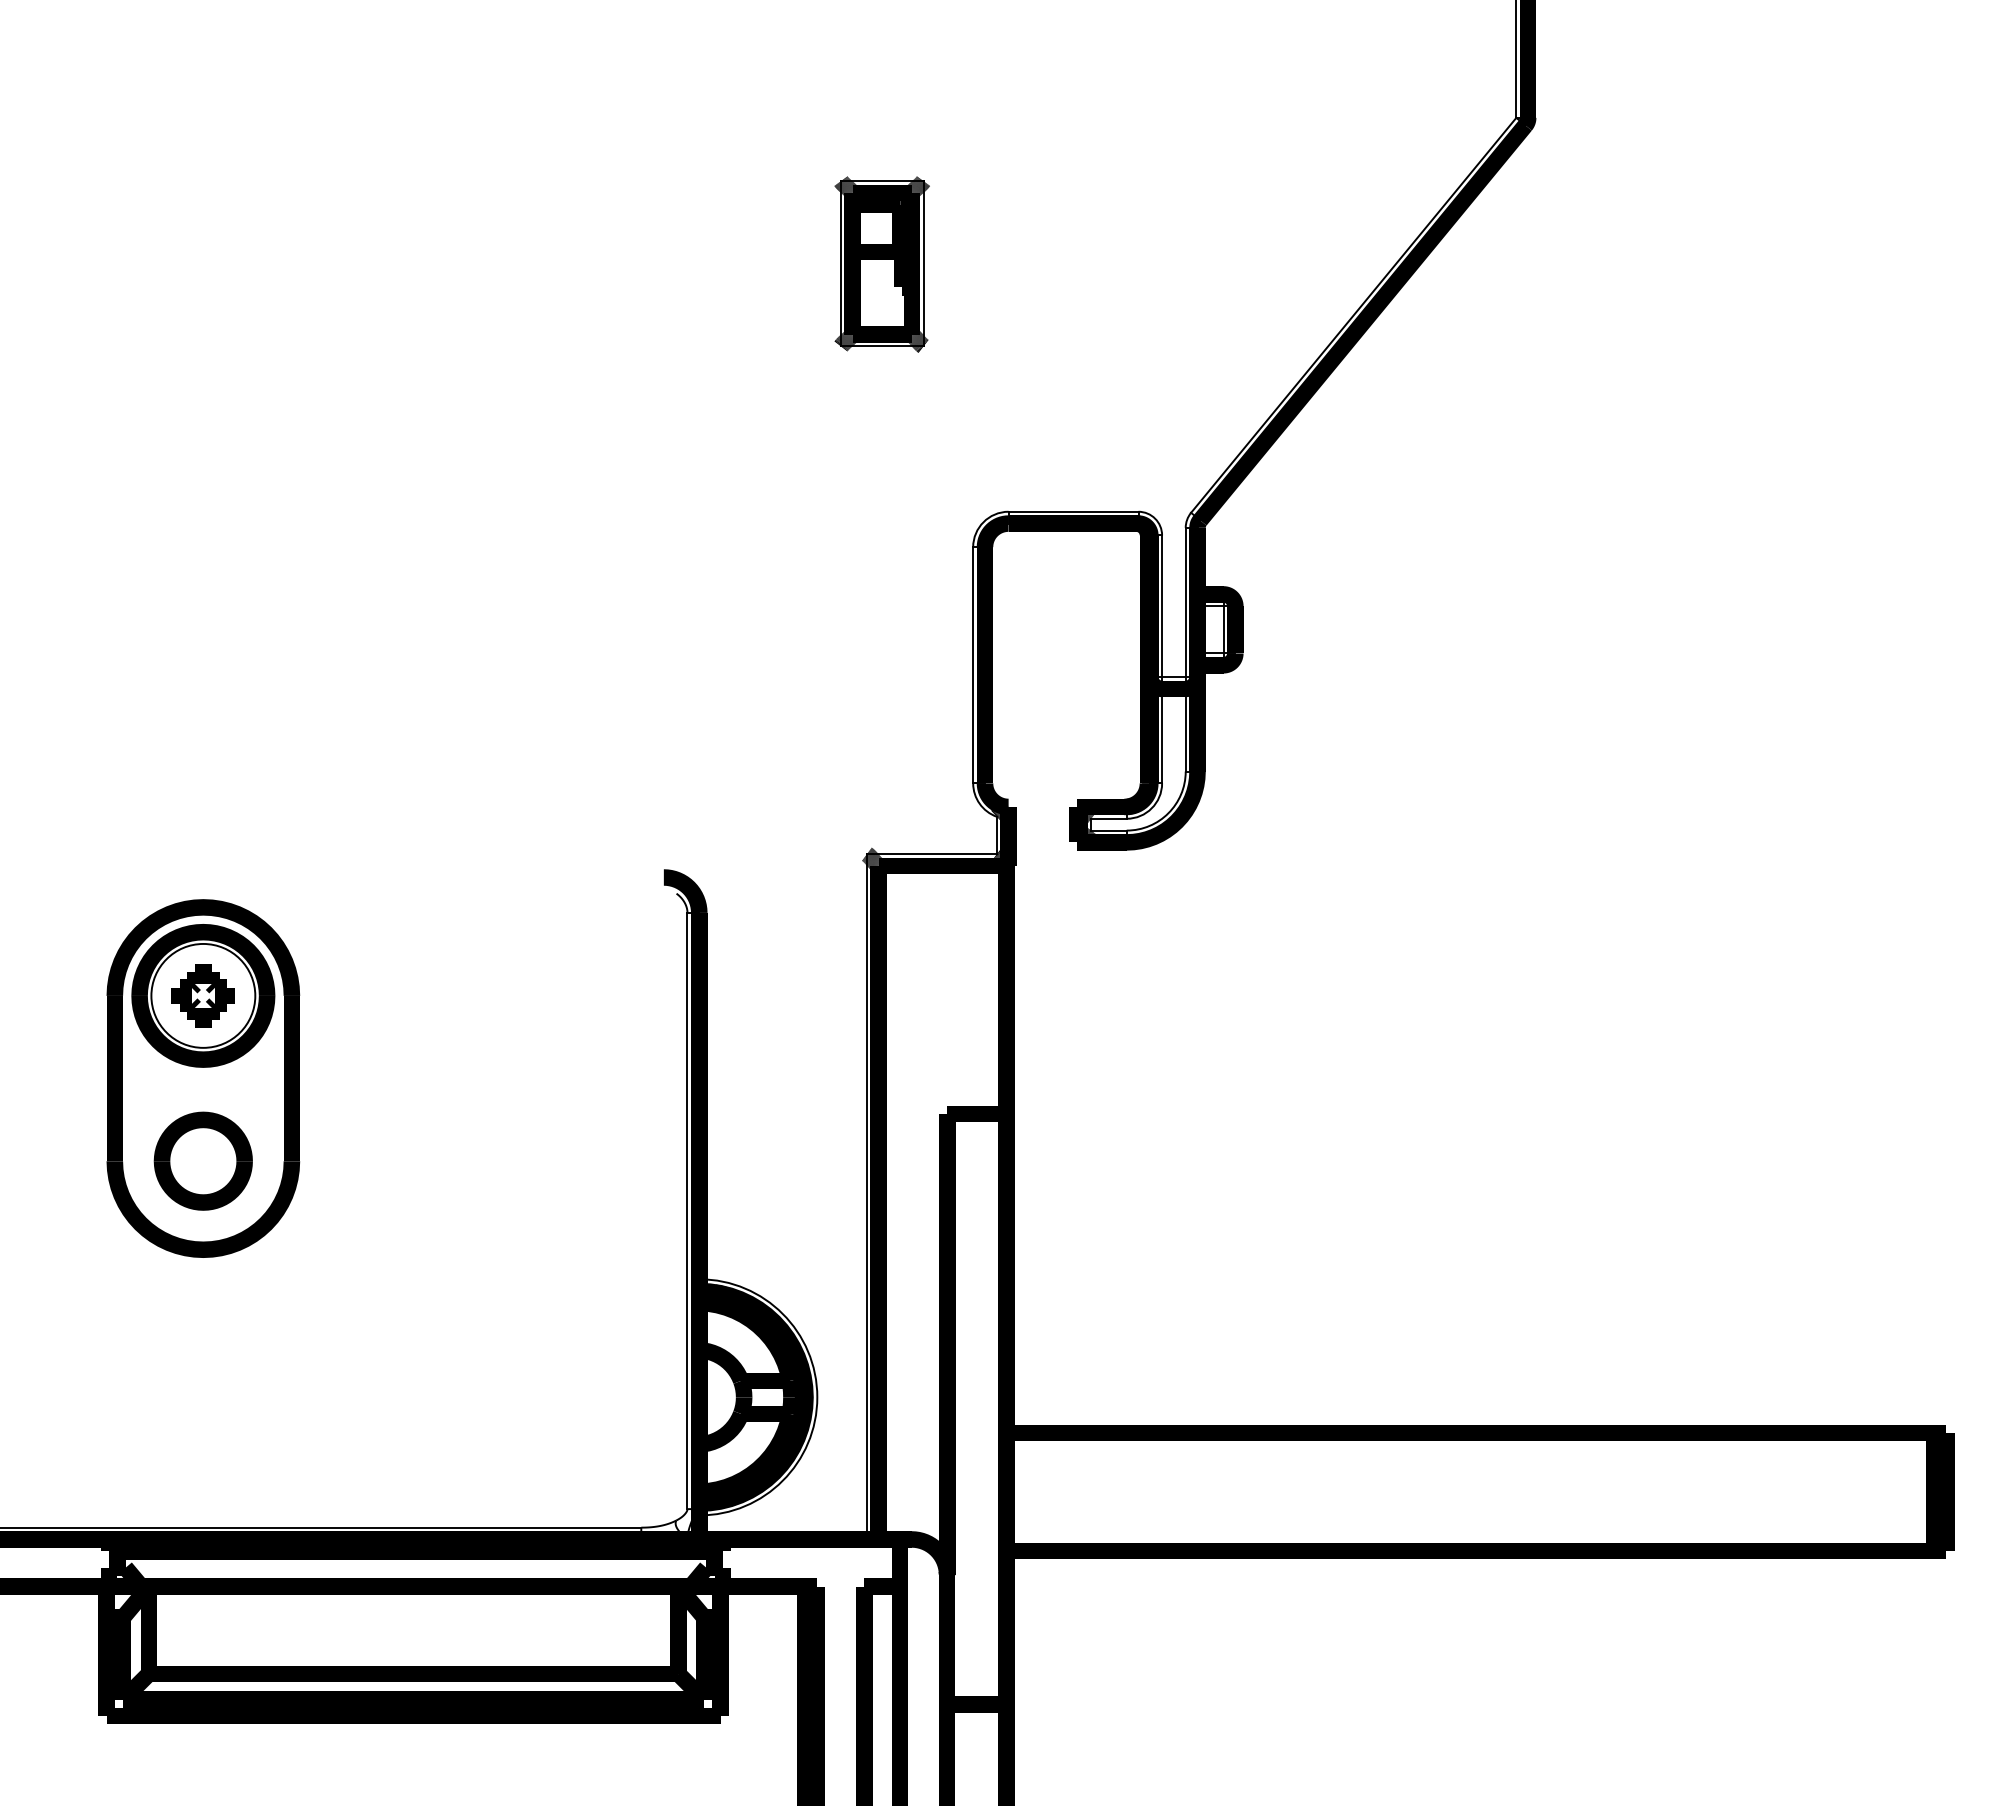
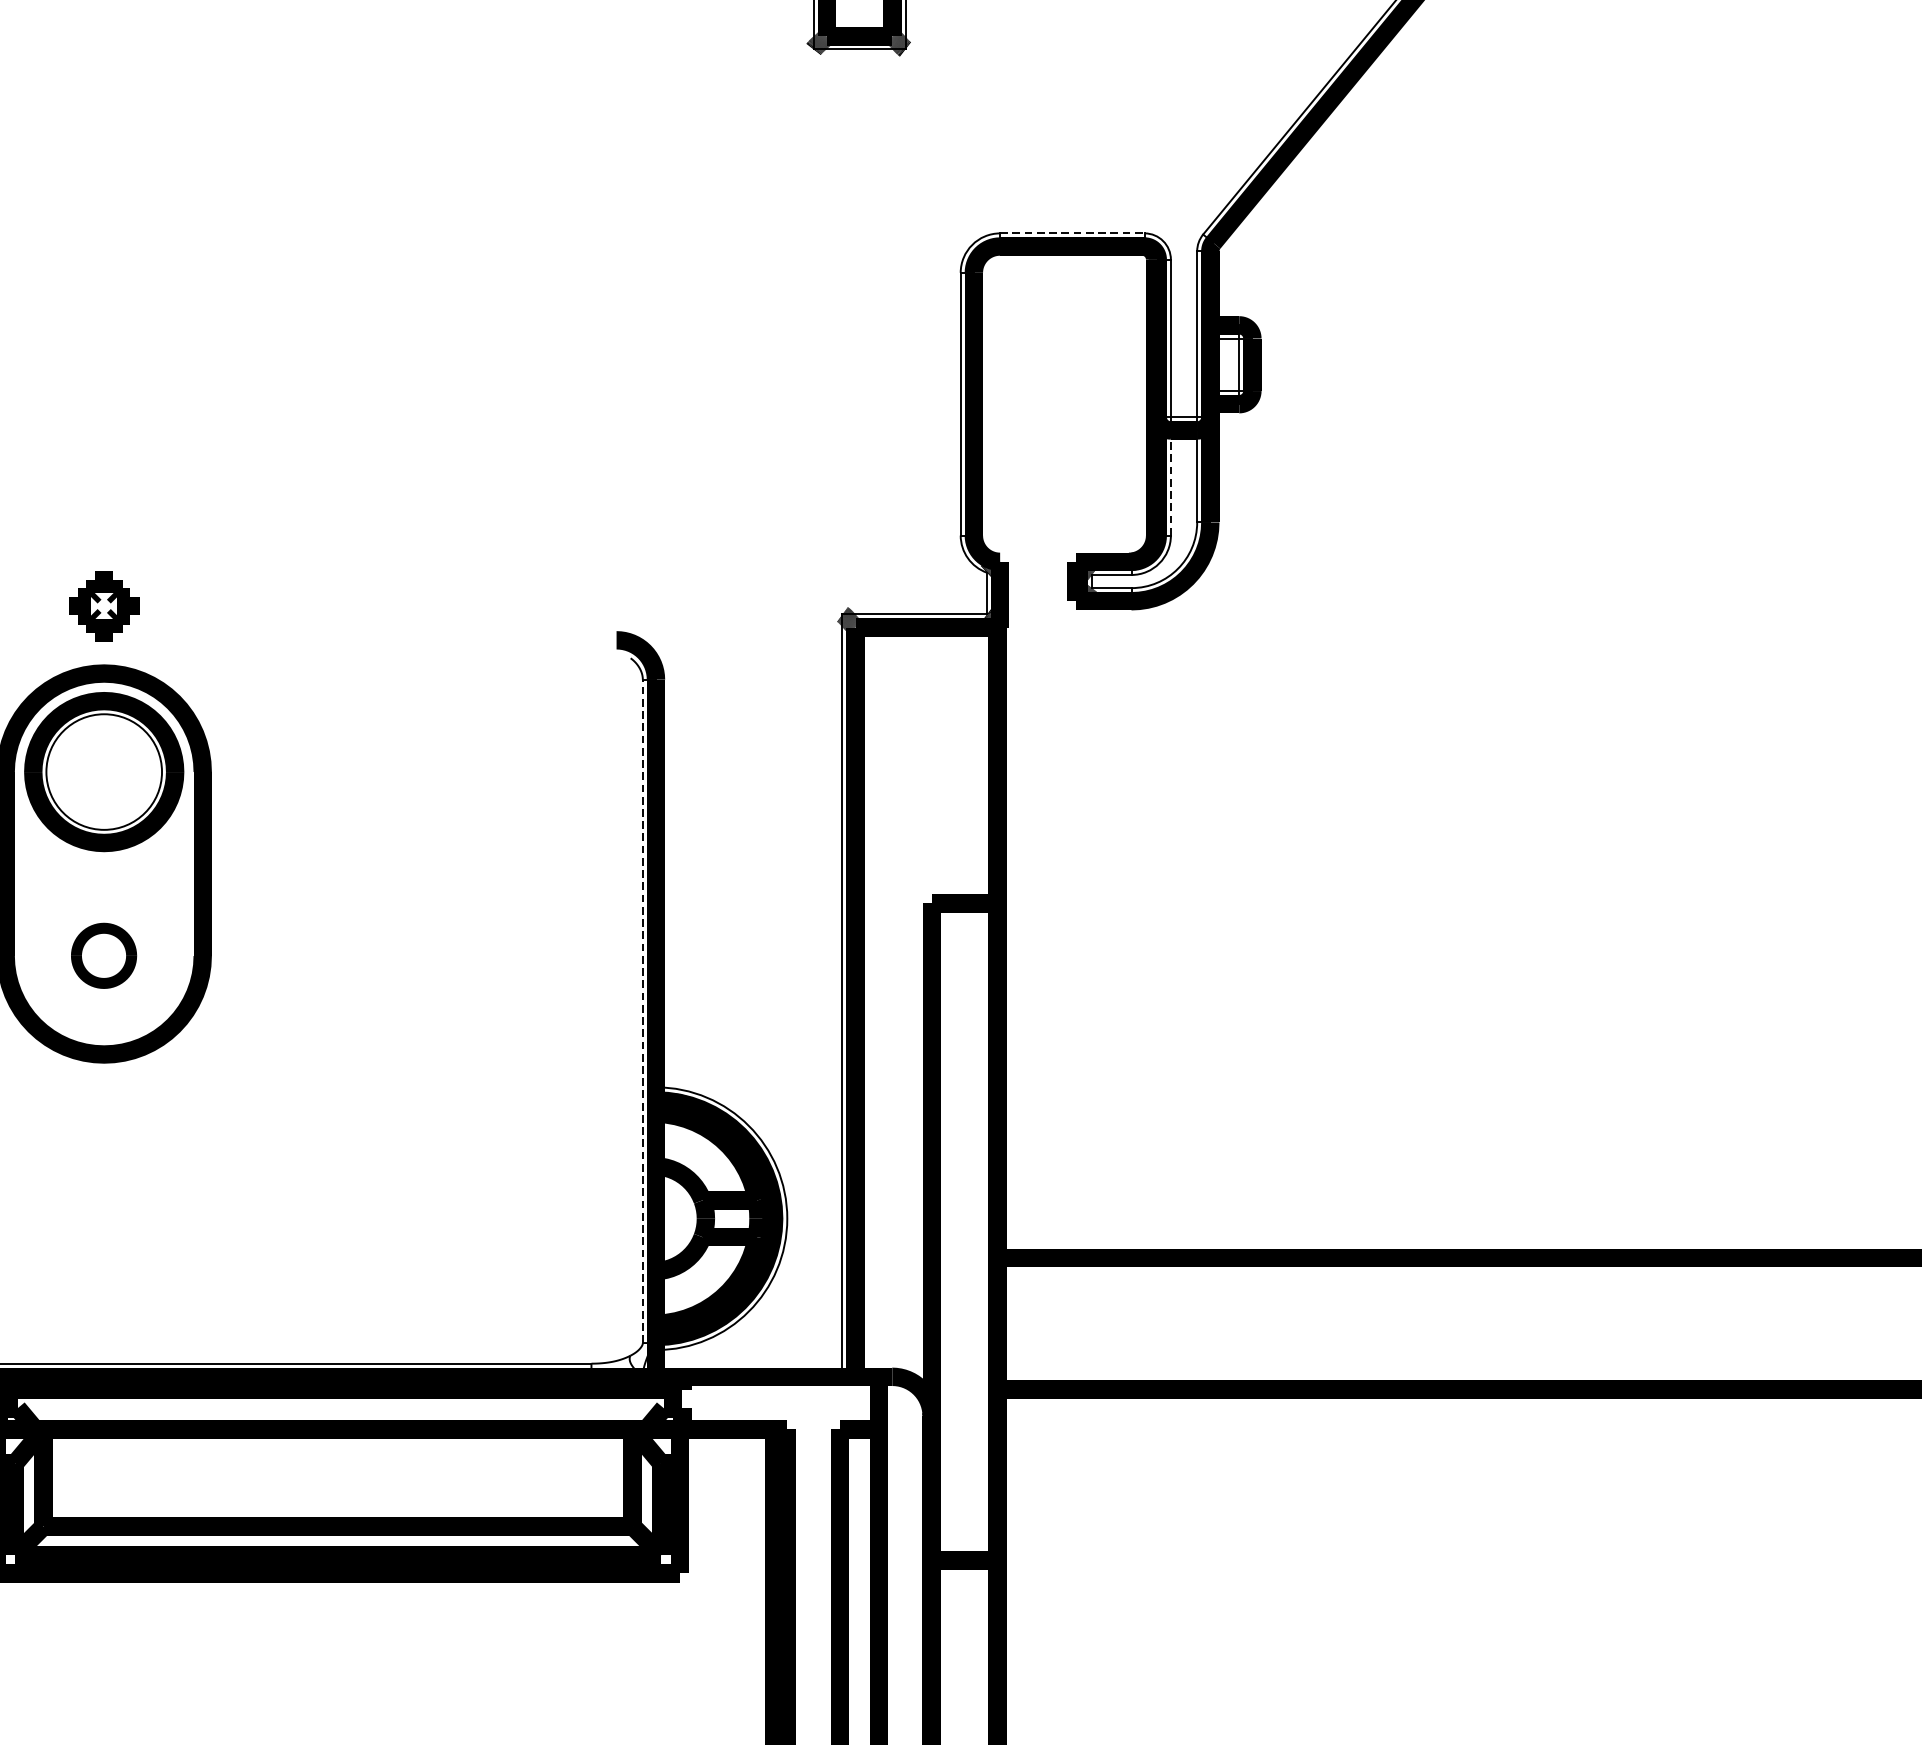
line: (1073, 511) -> (1072, 233), solid -> dashed
line: (1162, 735) -> (1171, 482), solid -> dashed
part: (202, 995) -> (103, 605), moved
part: (202, 1160) -> (103, 955), size x0.6
line: (687, 1210) -> (642, 1010), solid -> dashed

